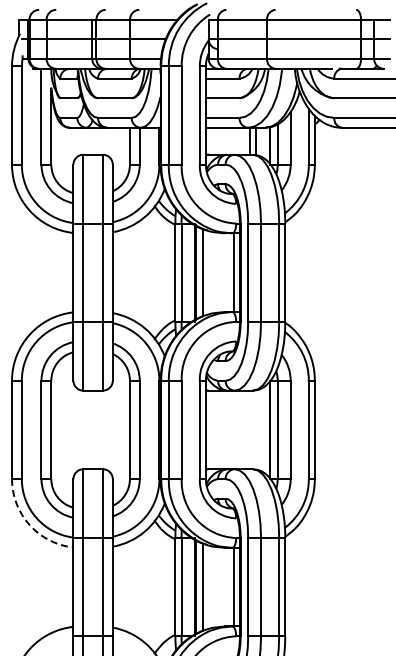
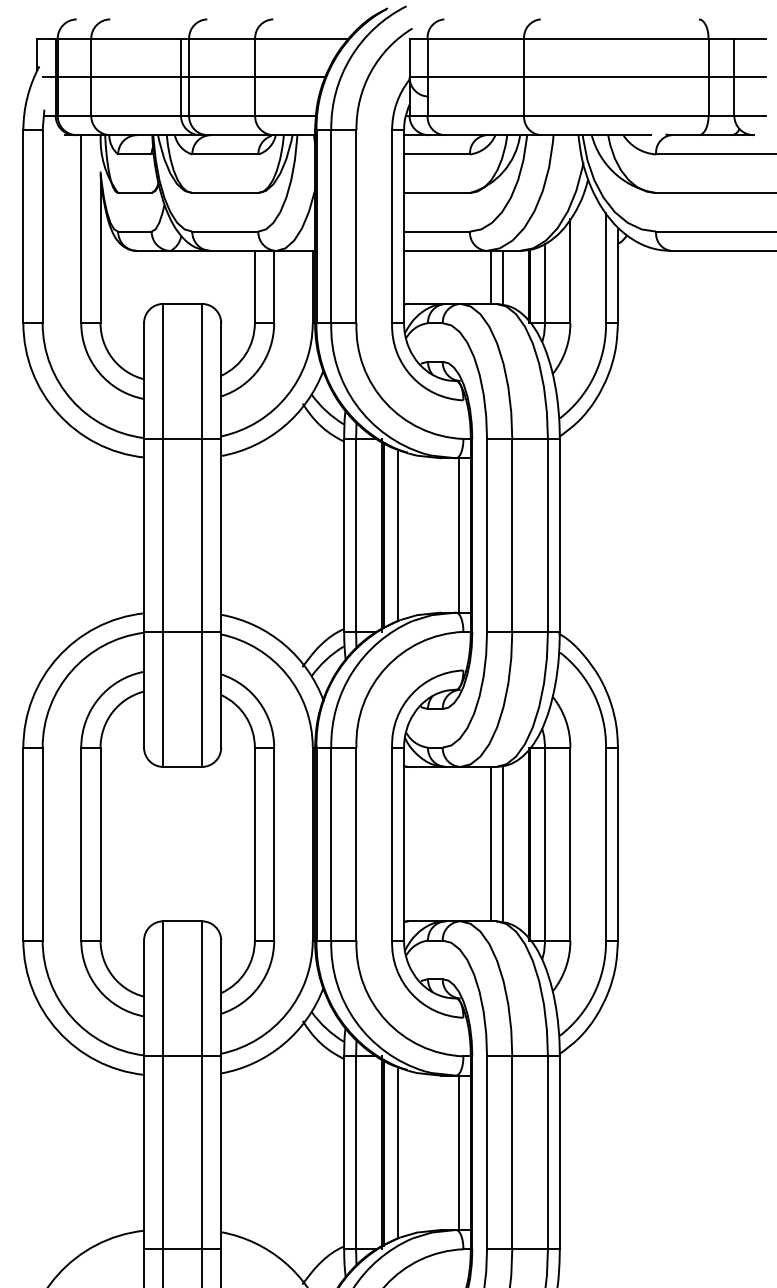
line: (250, 429) -> (491, 843), added
line: (256, 429) -> (503, 843), added
arc: (29, 525) -> (57, 1031), dashed -> solid

